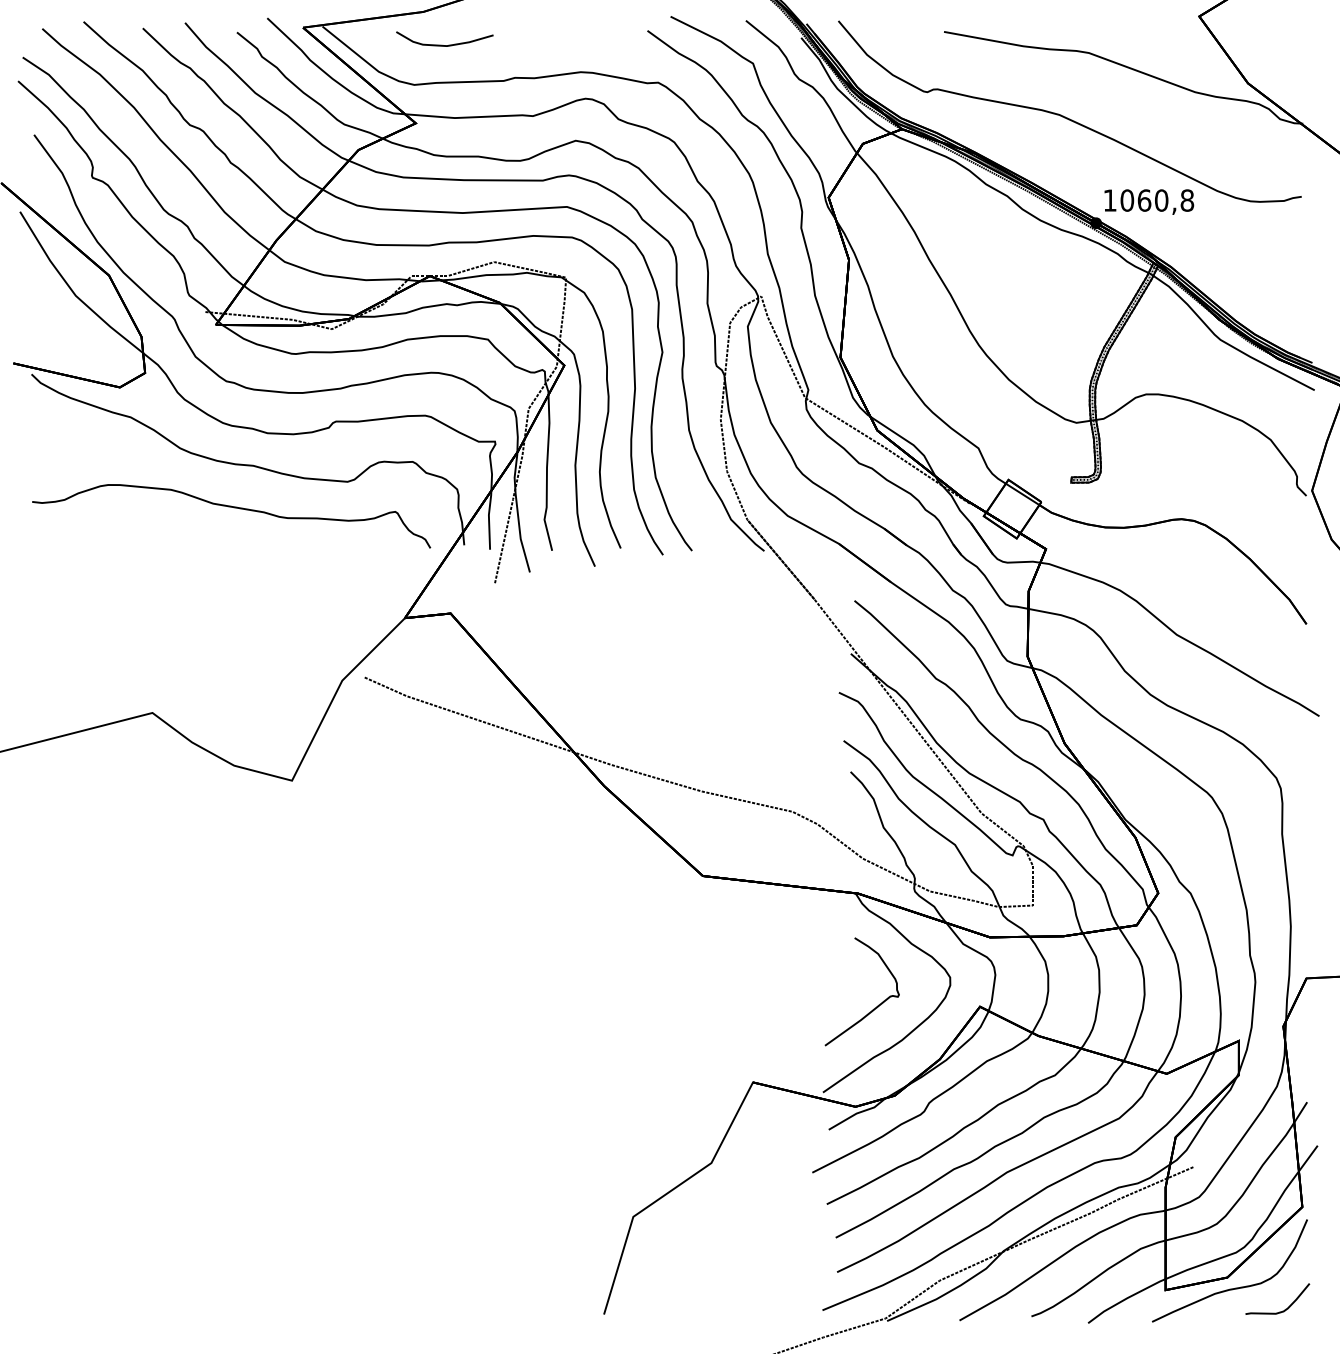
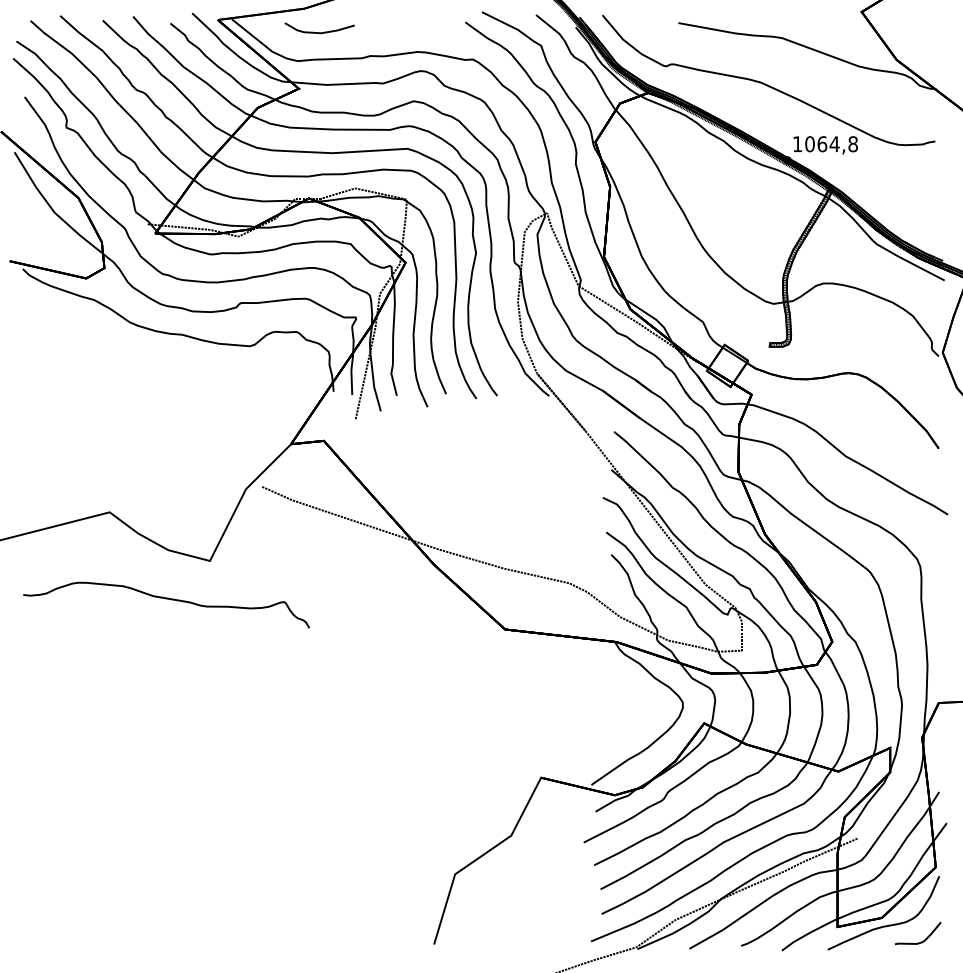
text: (1161, 200) -> (834, 144), 1060,8 -> 1064,8
curve: (234, 508) -> (168, 599), moved
part: (873, 1008) -> (627, 724), removed

